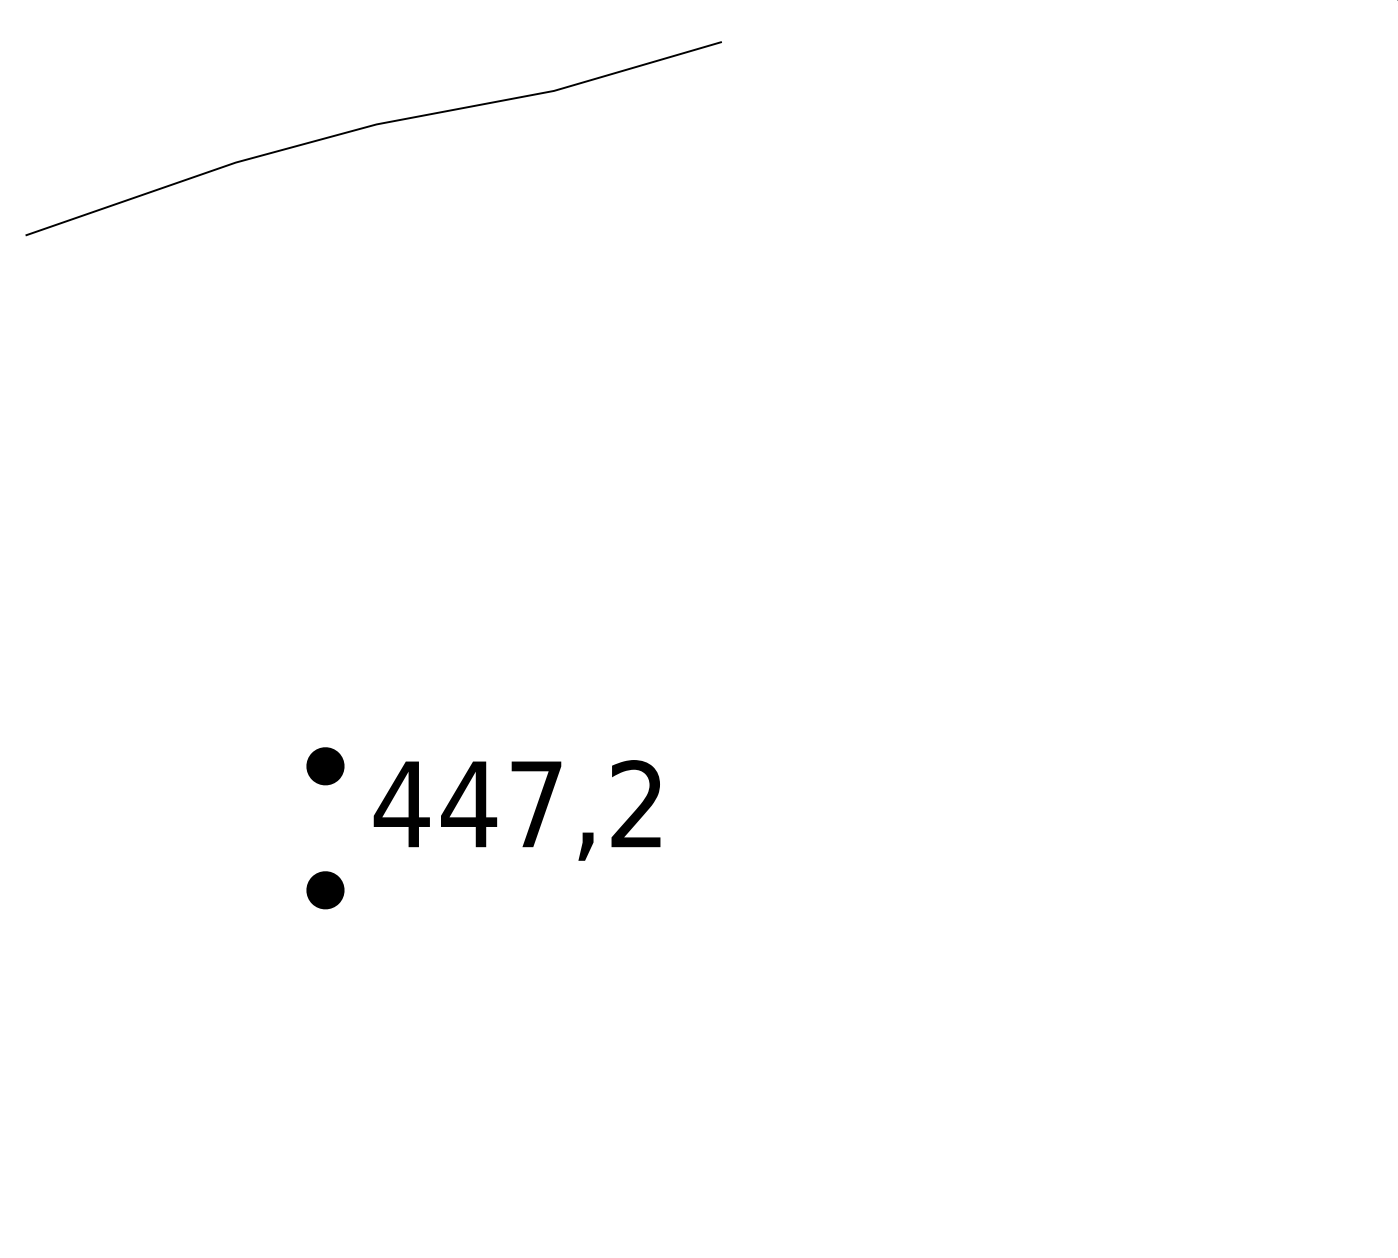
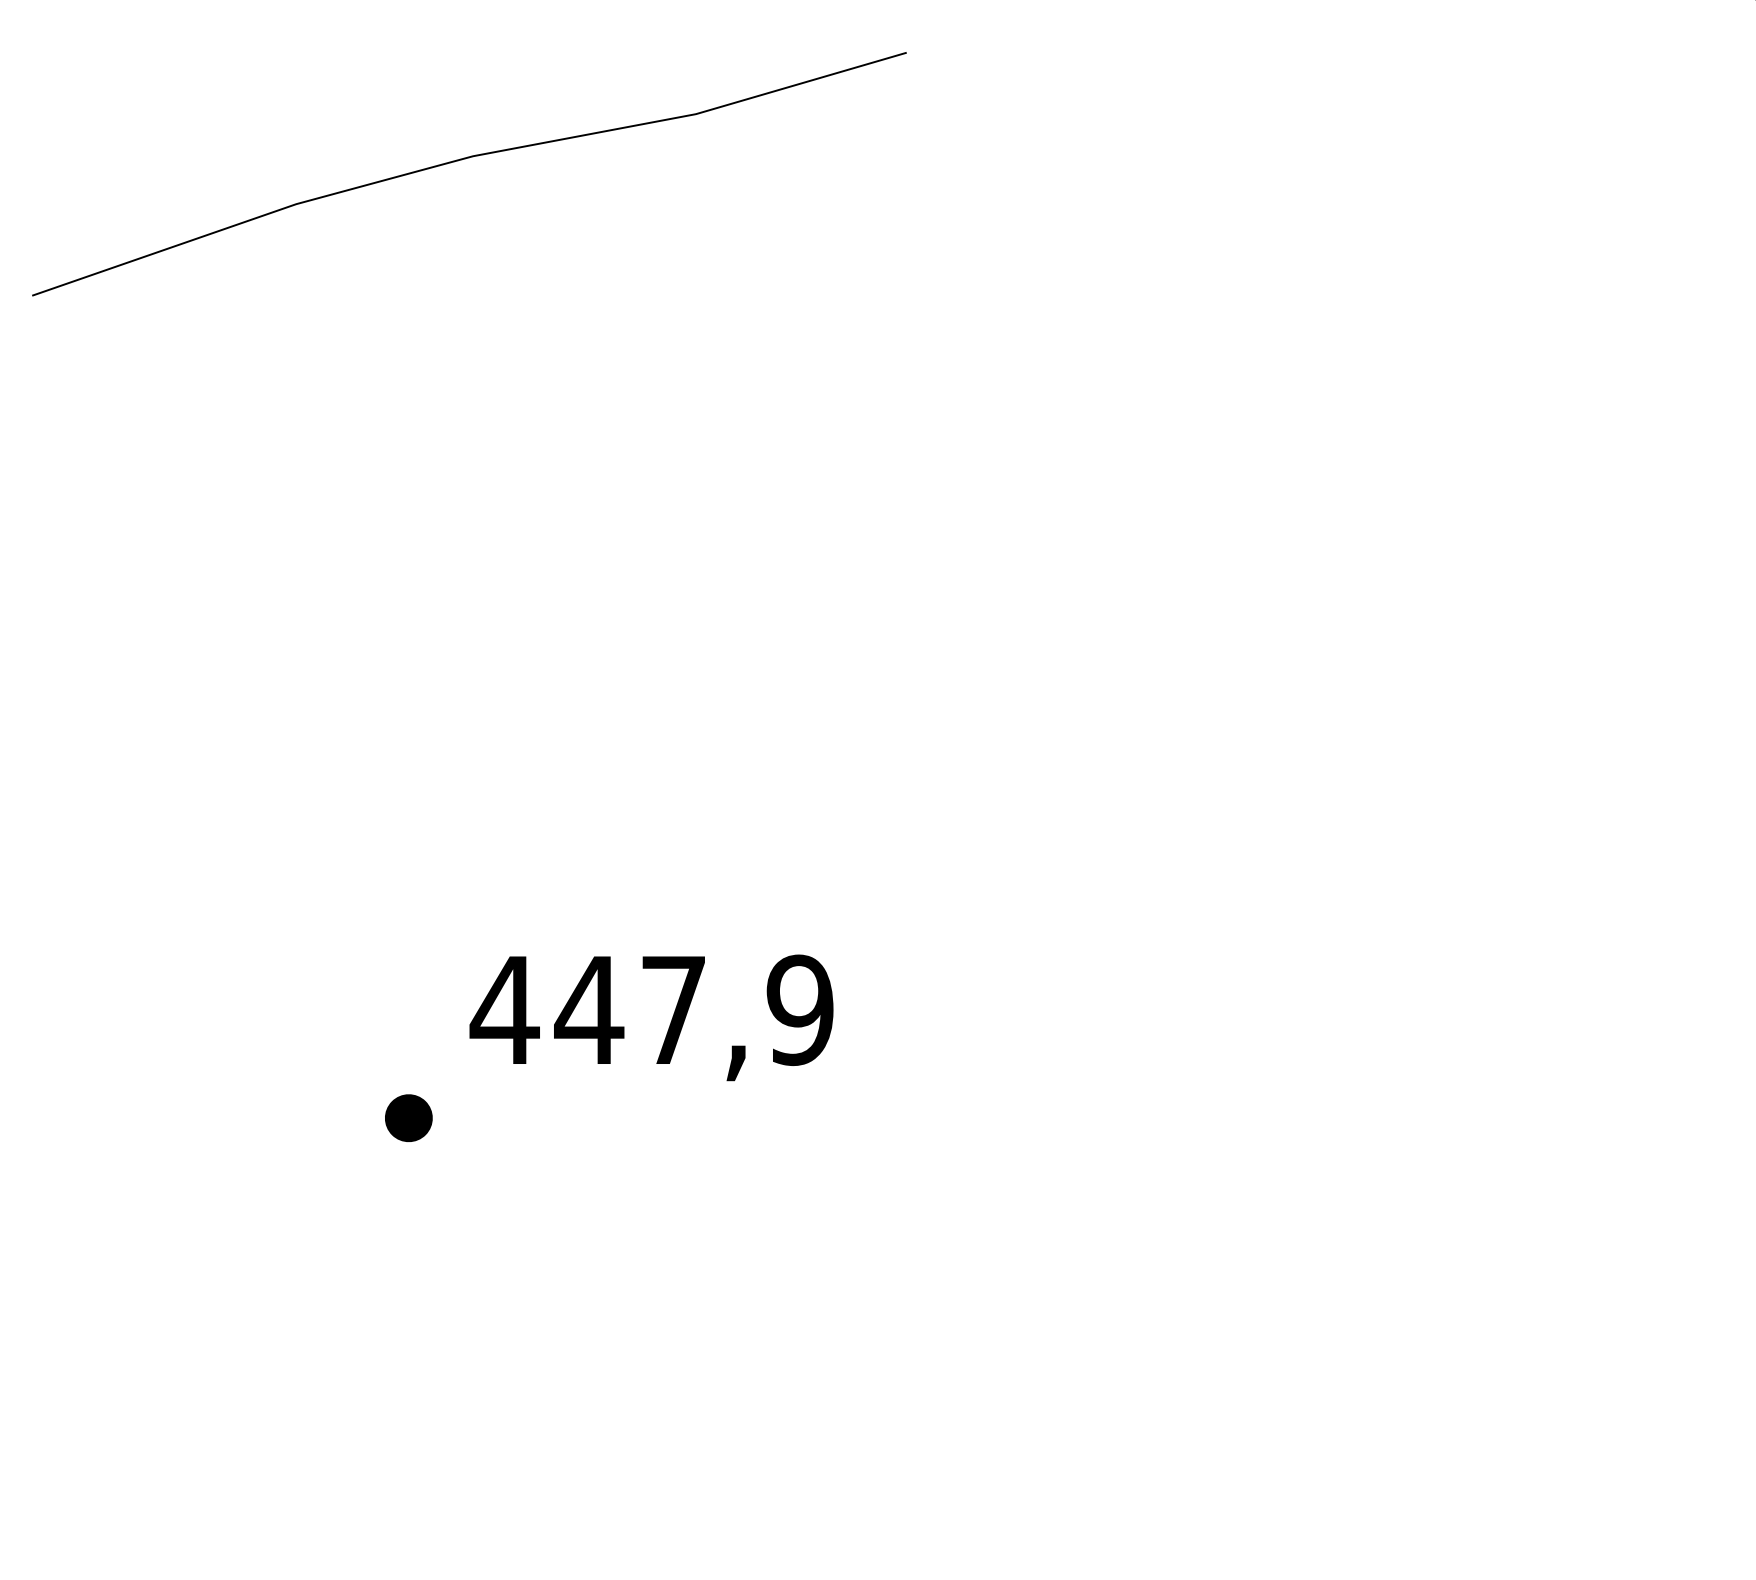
part: (325, 766) -> (408, 962), removed
text: (636, 804) -> (799, 1010), 447,2 -> 447,9

